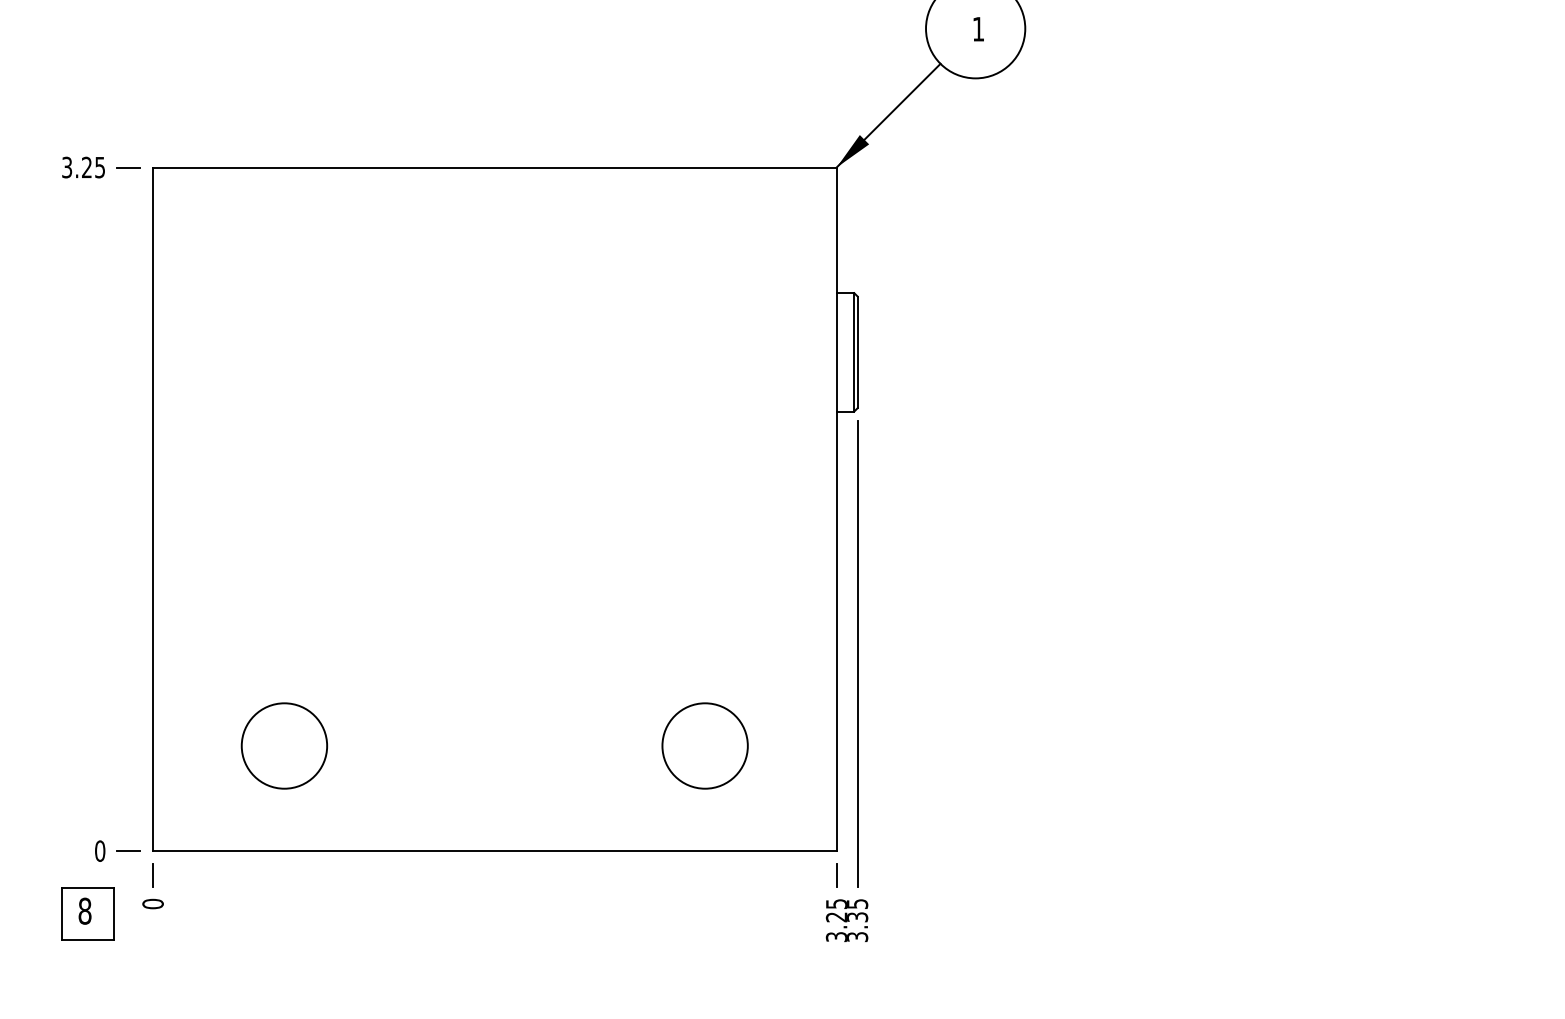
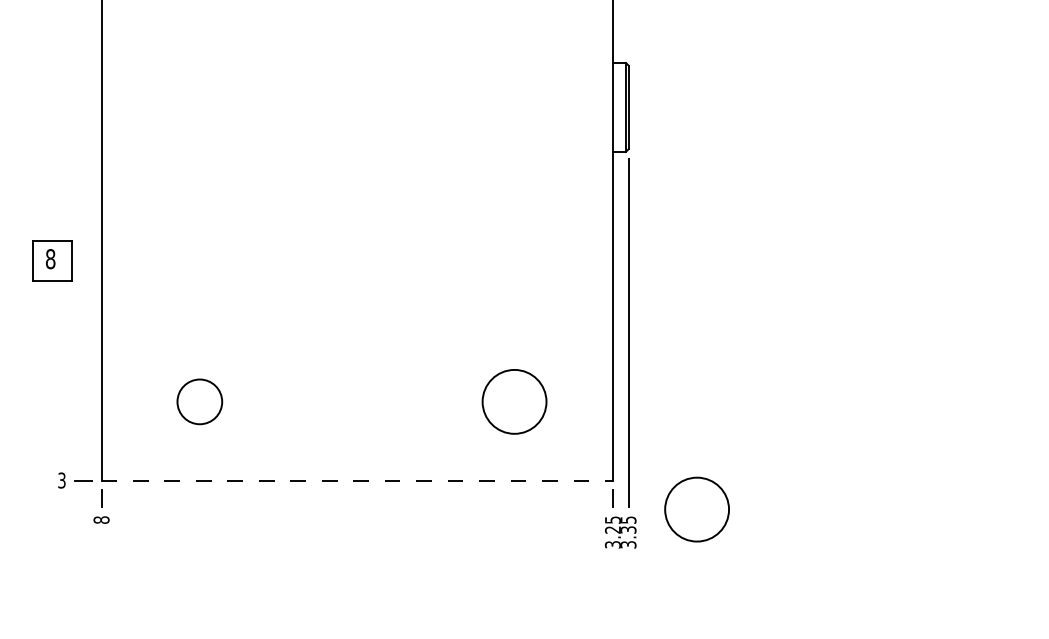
circle: (284, 745) -> (199, 401), size x0.7
text: (100, 850) -> (62, 480), 0 -> 3
line: (494, 851) -> (356, 480), solid -> dashed
circle: (948, 889) -> (696, 509), added
text: (152, 903) -> (101, 519), 0 -> 8
part: (87, 913) -> (52, 260), moved

